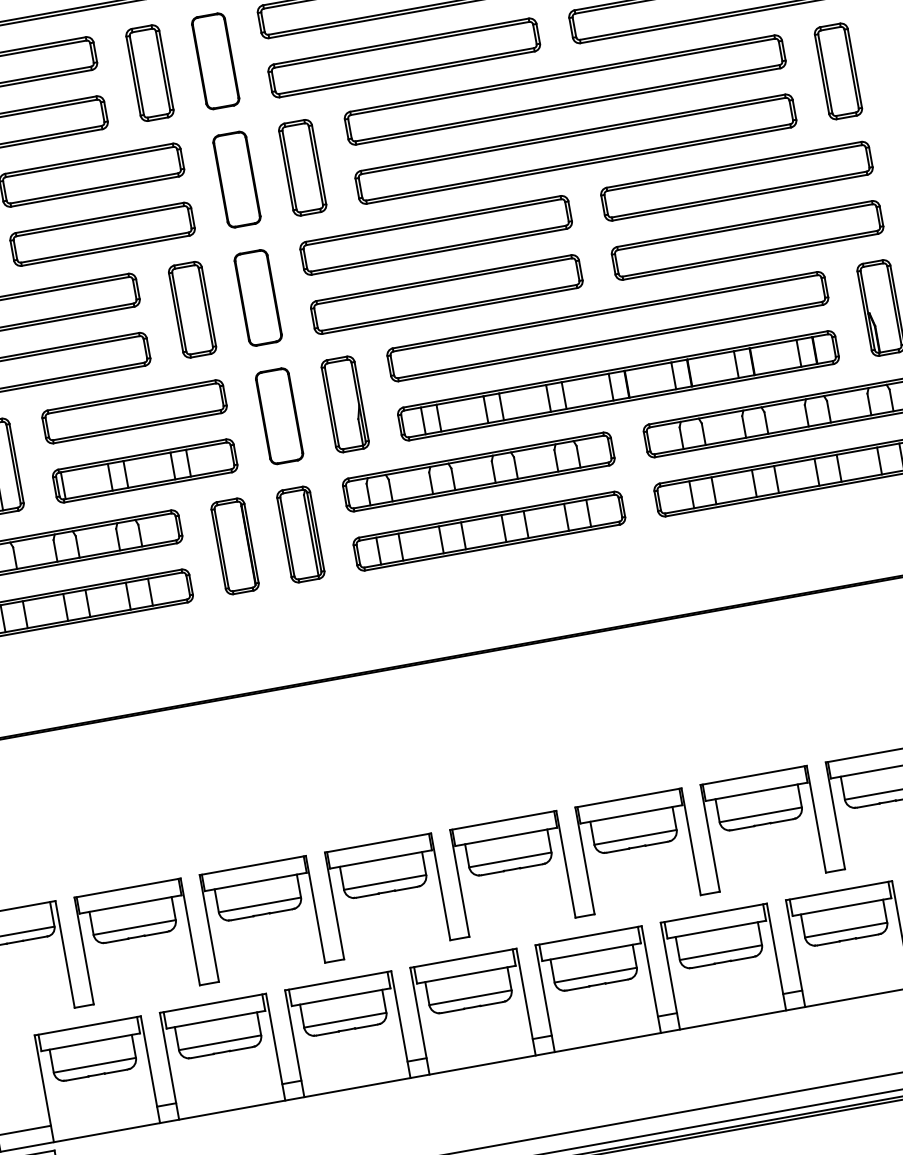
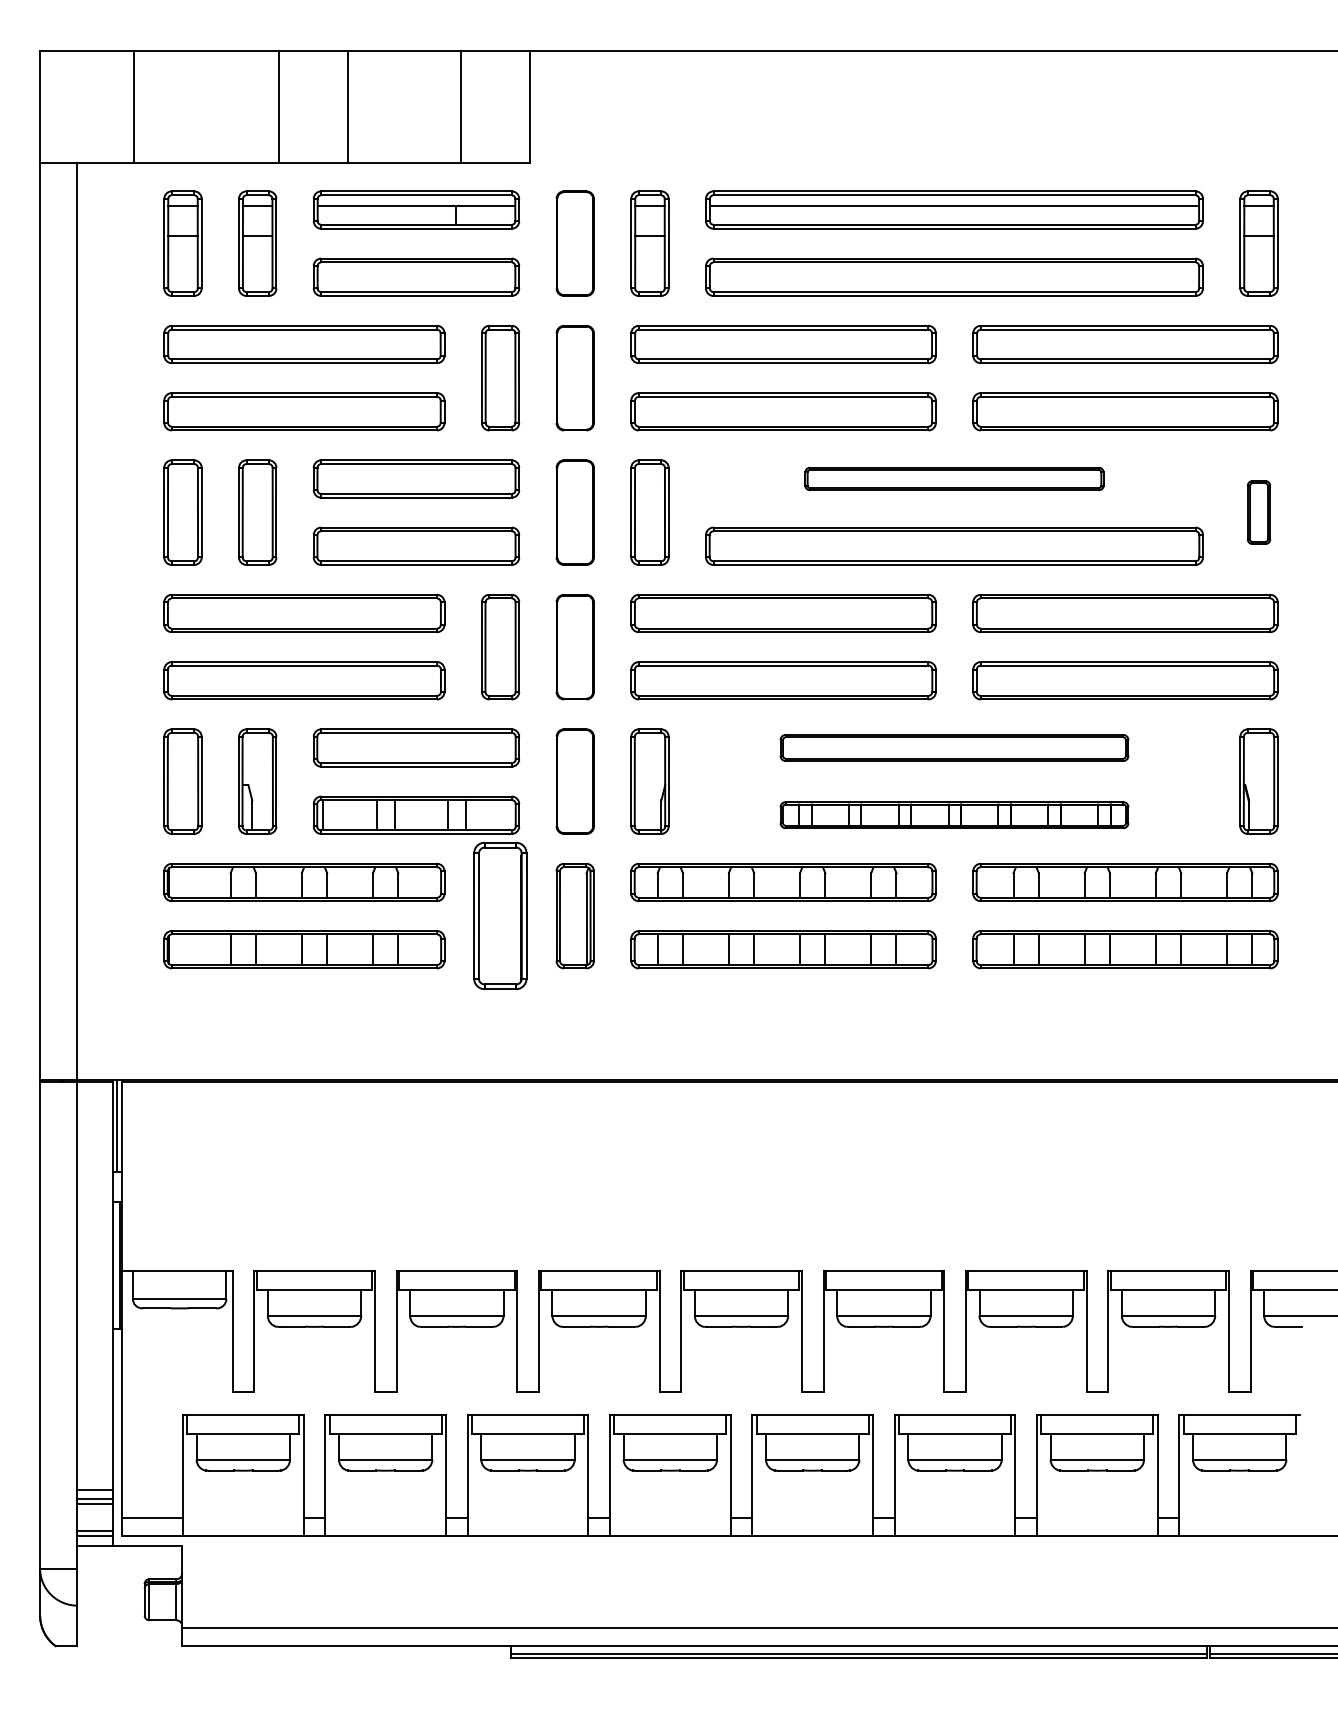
part: (837, 71) -> (1258, 512), size x0.6
part: (565, 89) -> (954, 478), size x0.6
part: (607, 326) -> (954, 747), size x0.7
part: (618, 385) -> (954, 814), size x0.7
part: (235, 546) -> (500, 916), size x1.4

